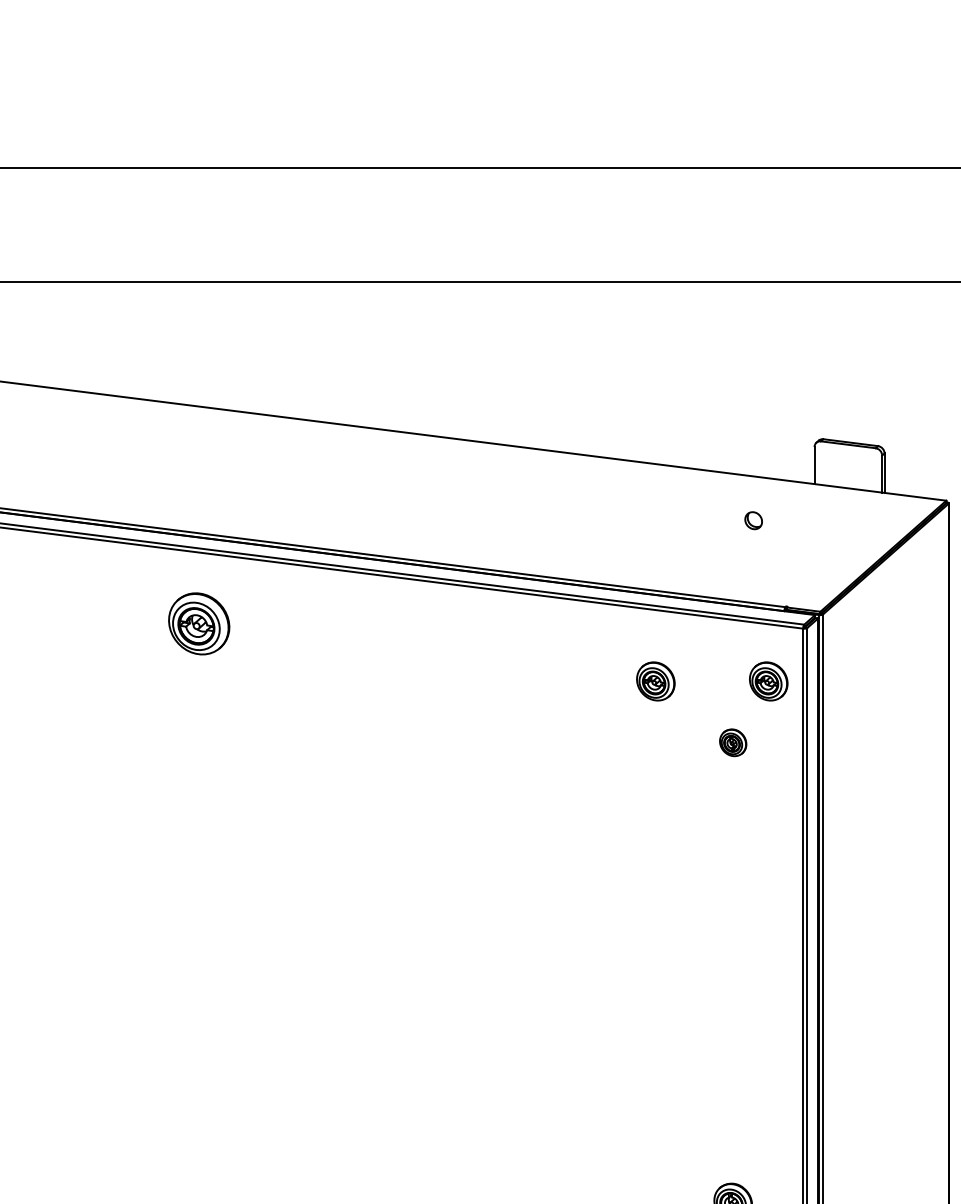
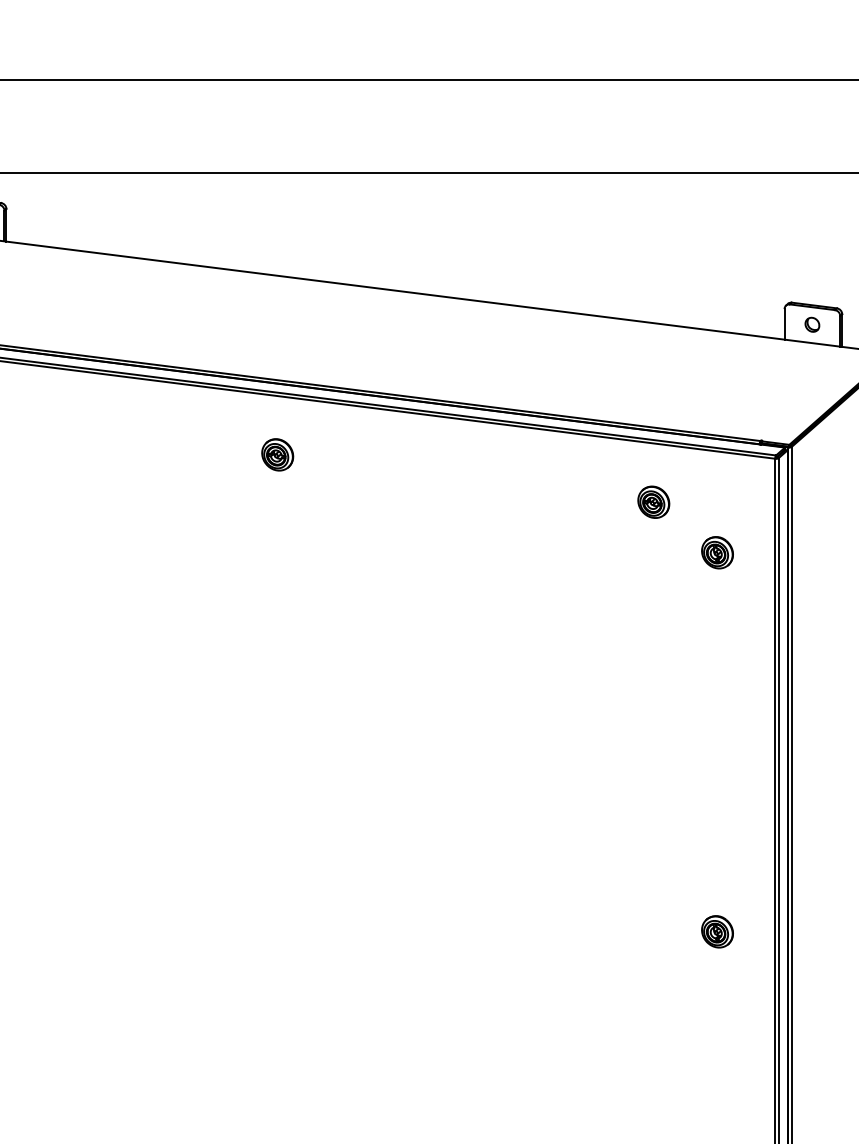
part: (753, 520) -> (812, 324), moved
part: (199, 623) -> (277, 454), size x0.62
part: (768, 680) -> (746, 501), removed
part: (733, 742) -> (717, 552), size x1.43

